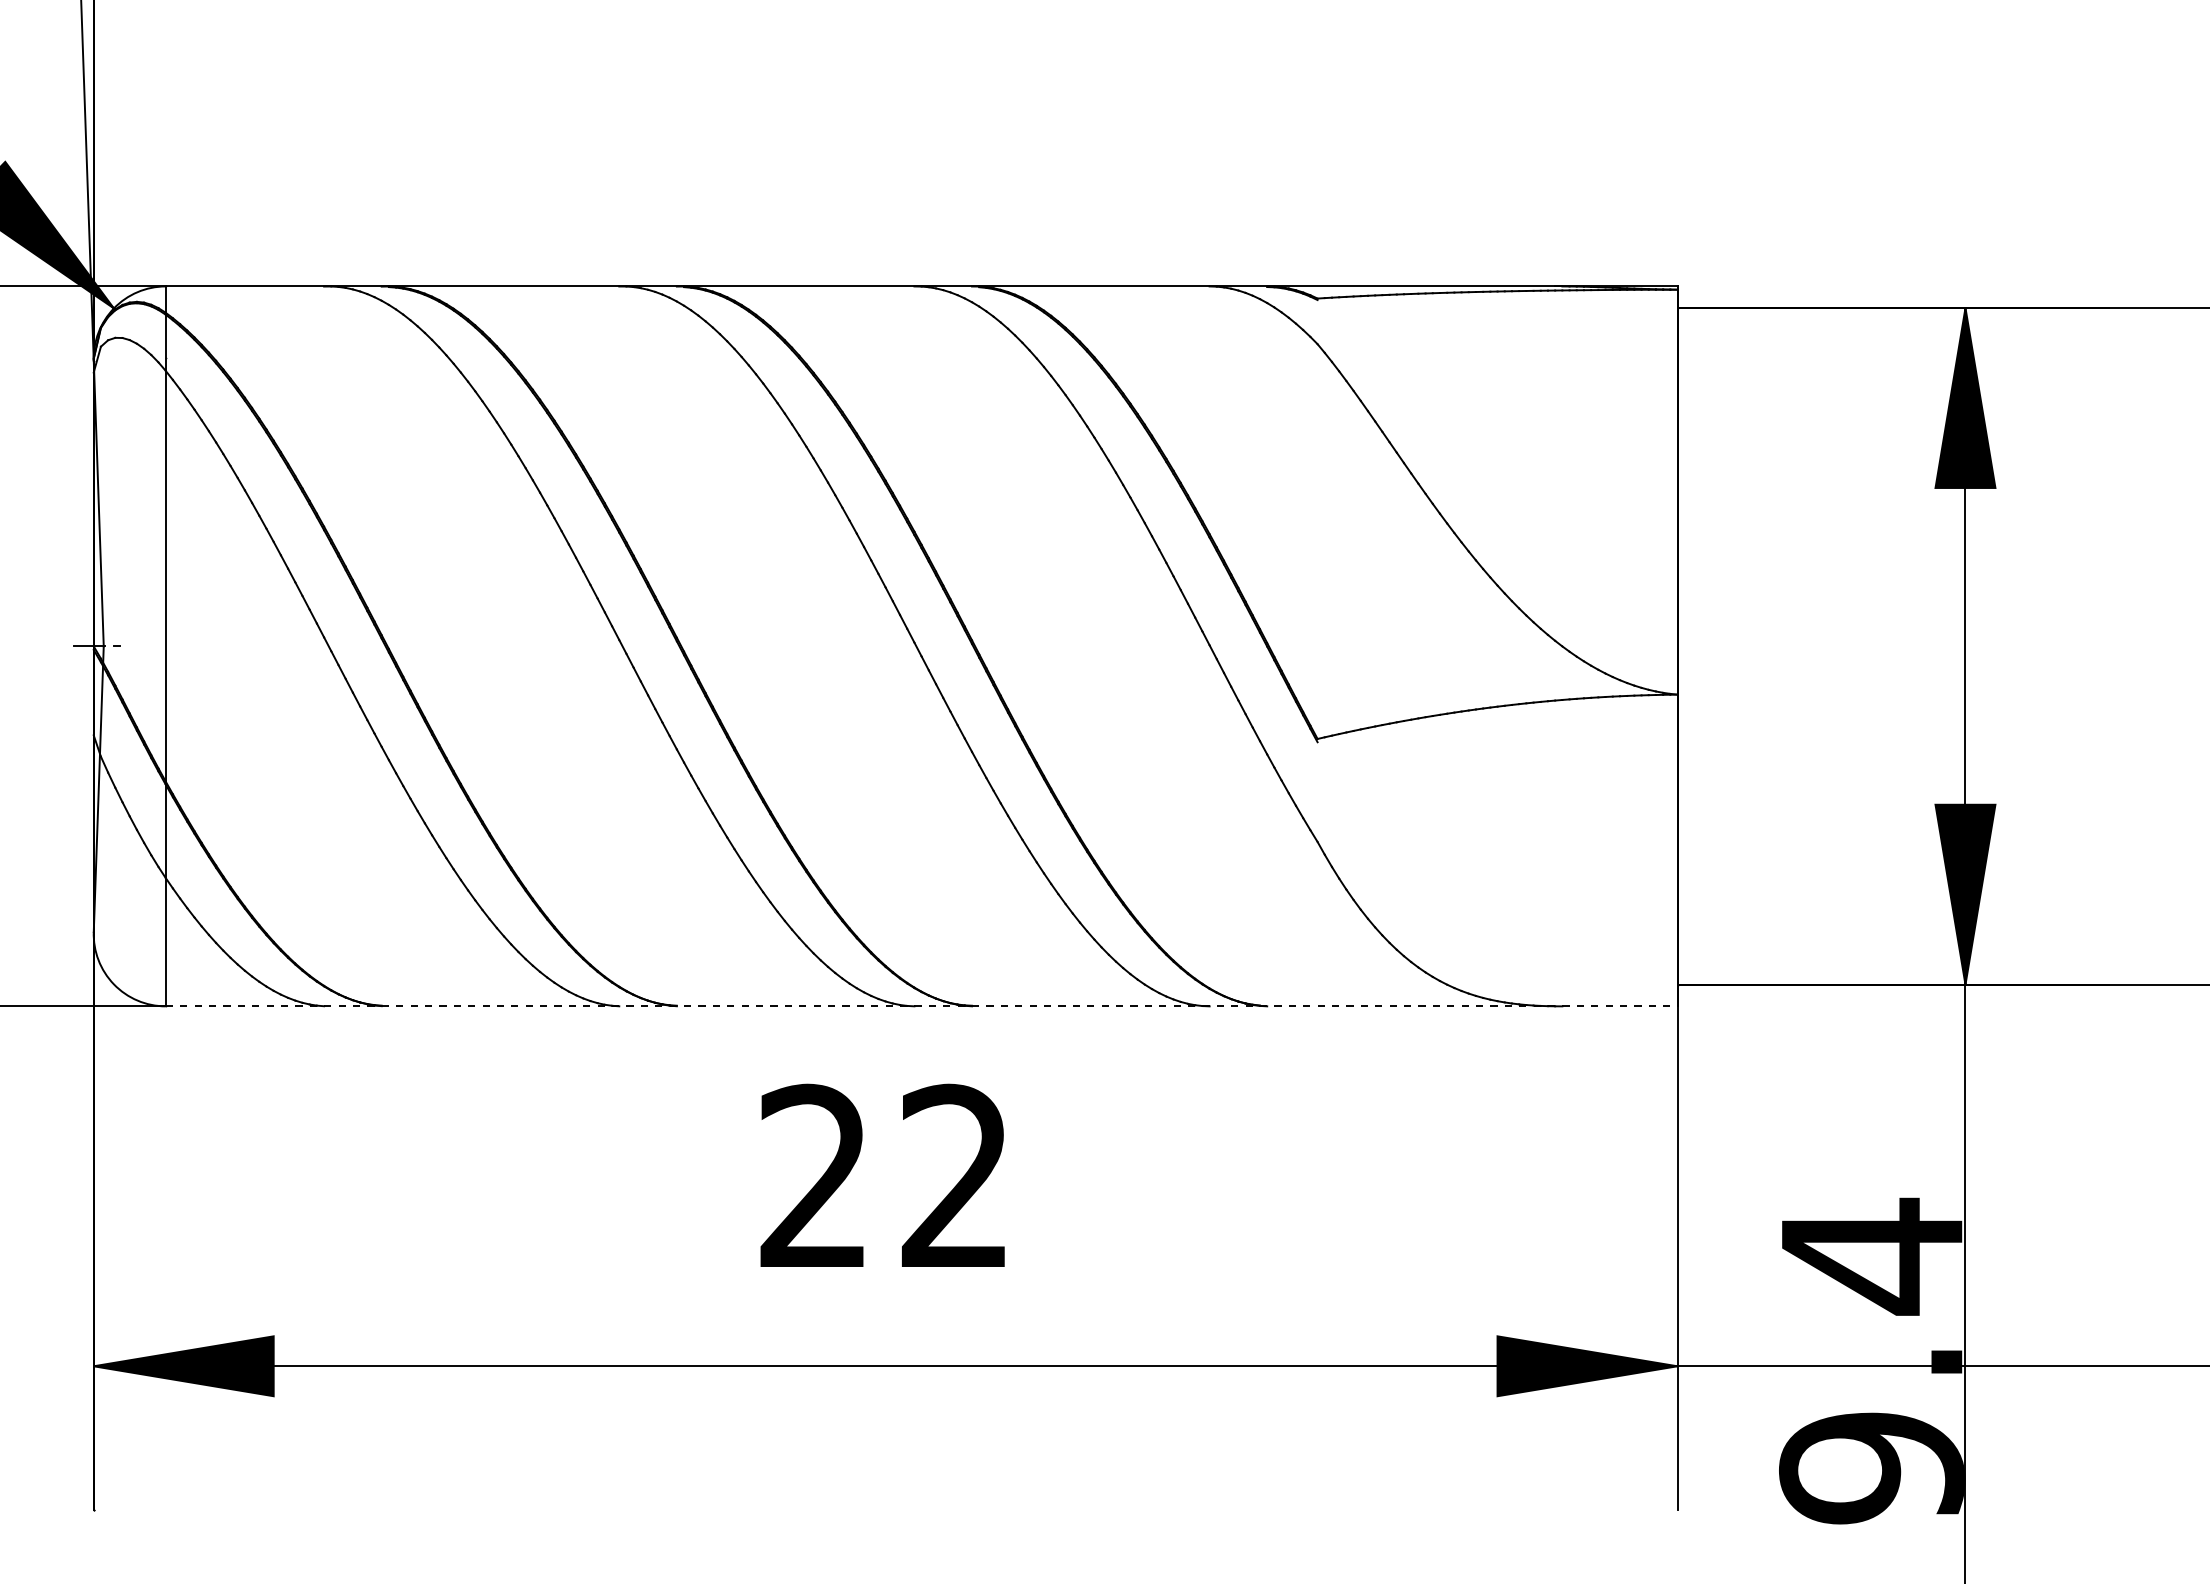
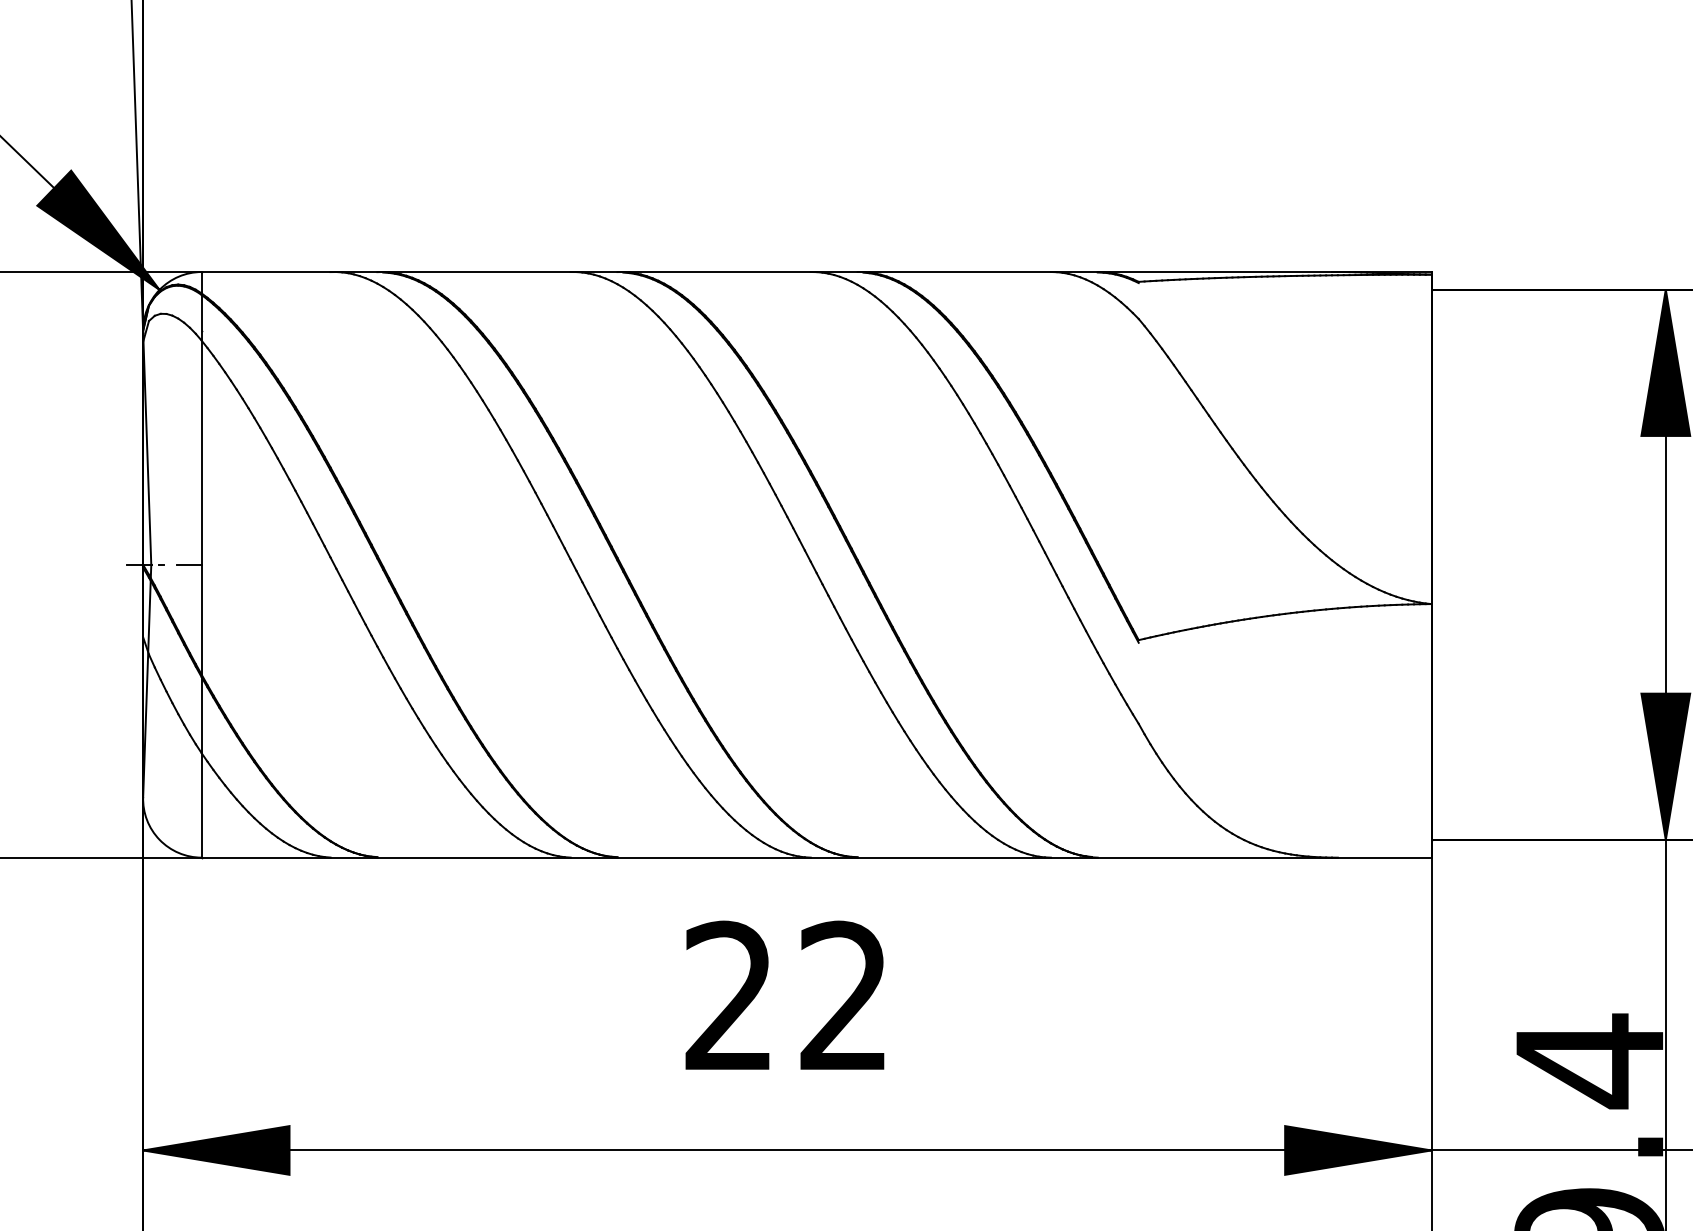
line: (150, 646) -> (189, 564), added
line: (921, 1006) -> (816, 857), dashed -> solid

